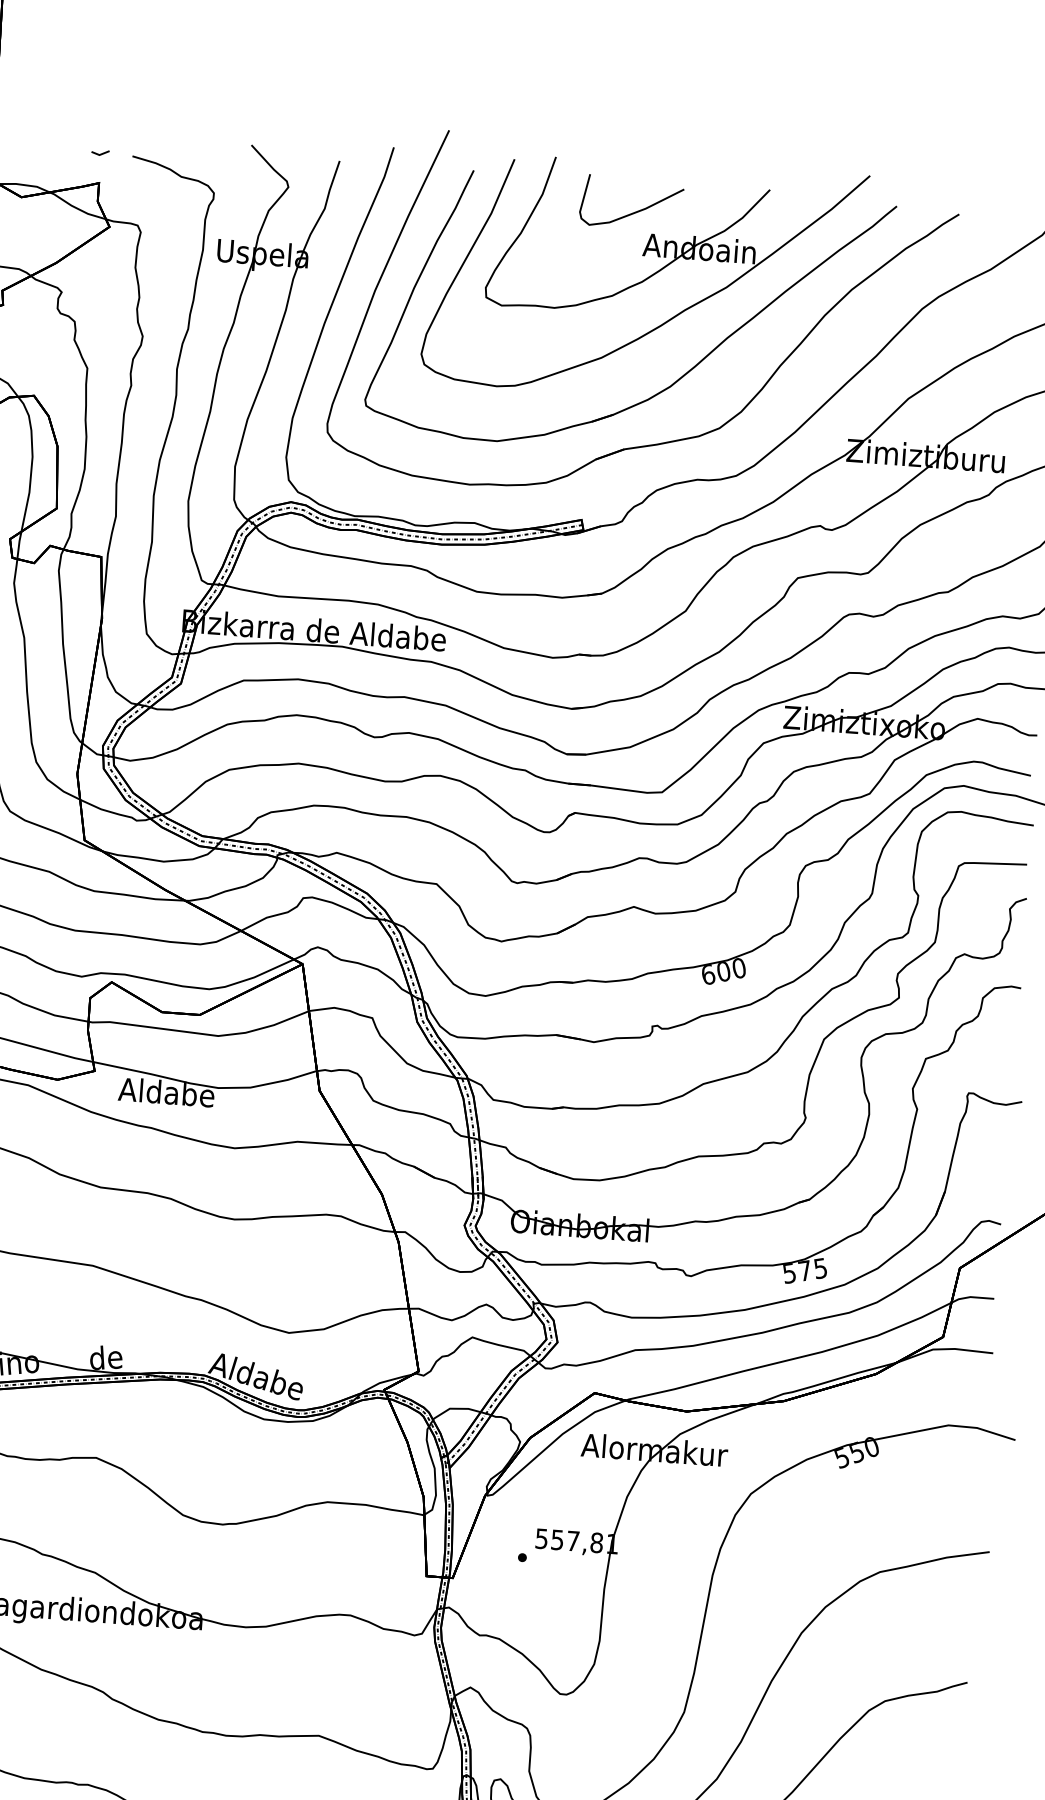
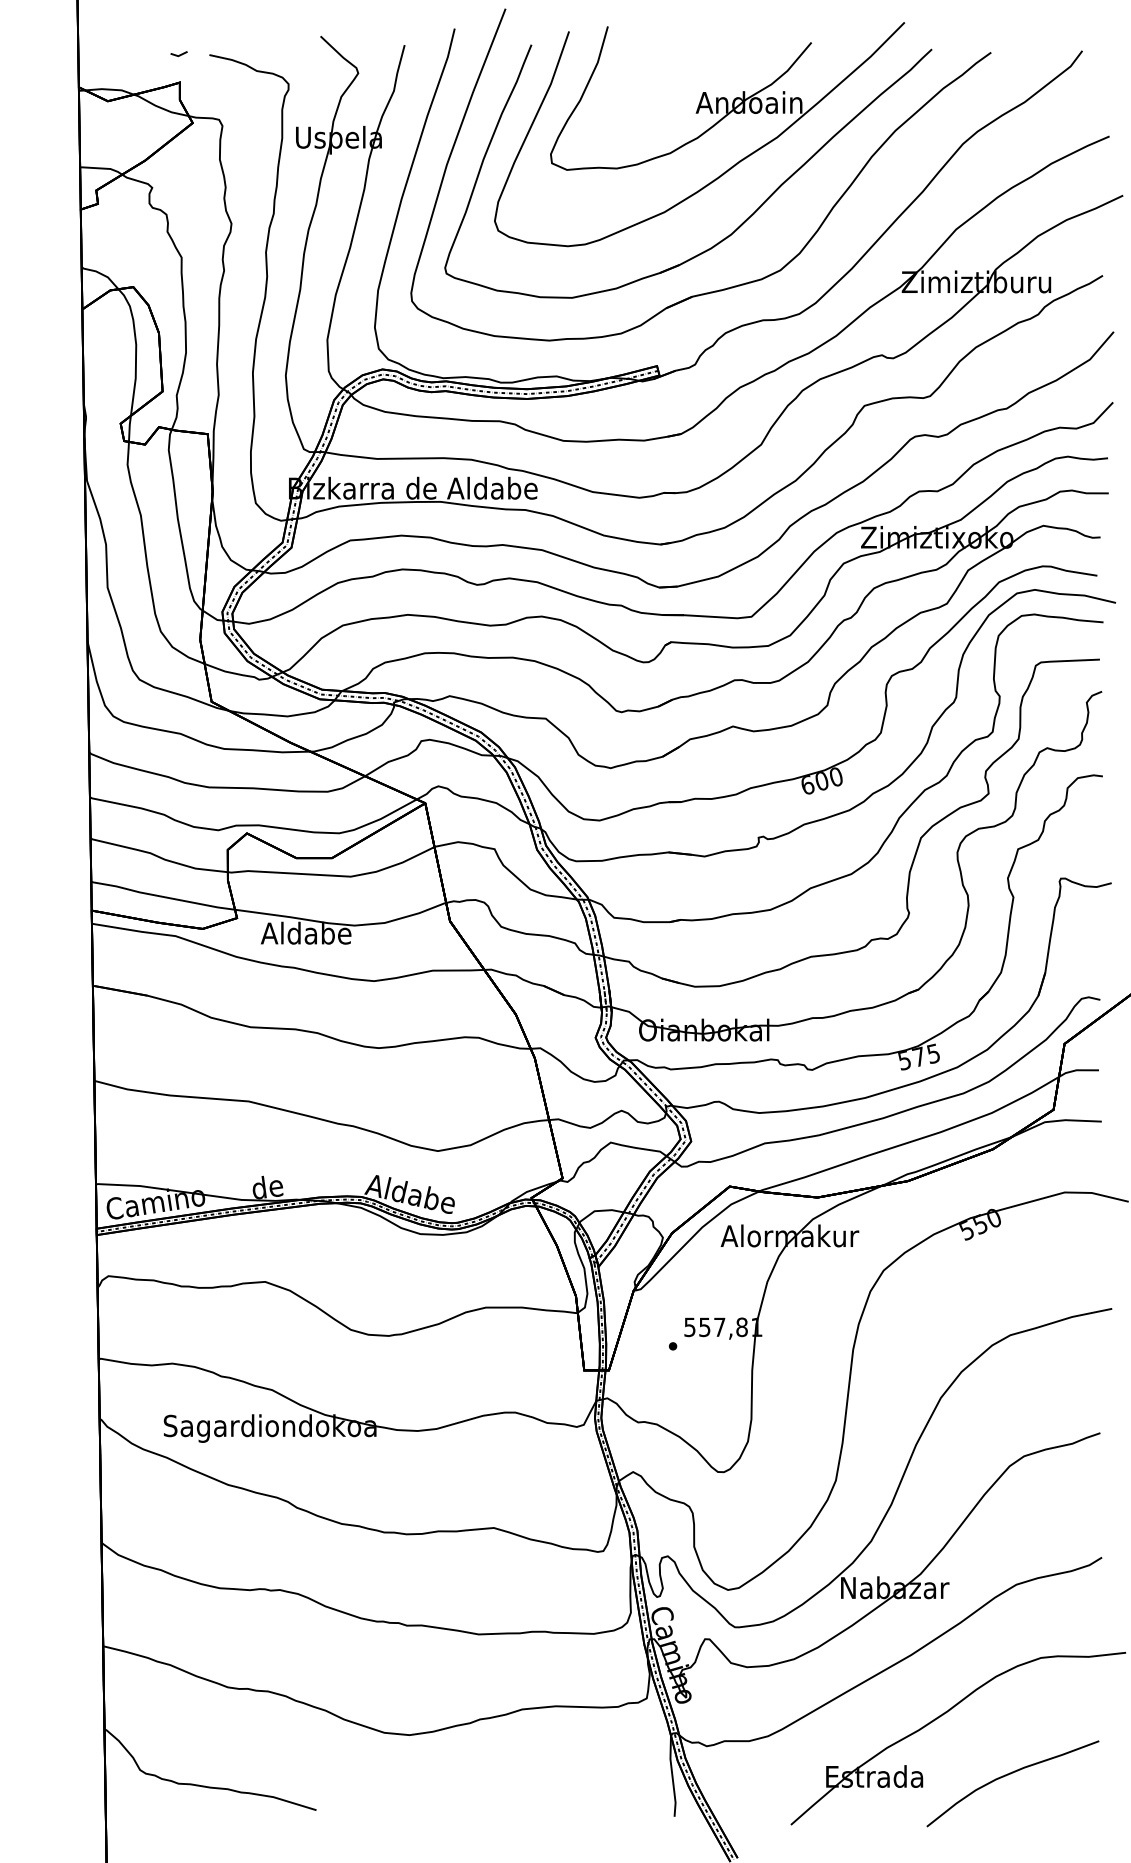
curve: (634, 211) -> (685, 72), removed

